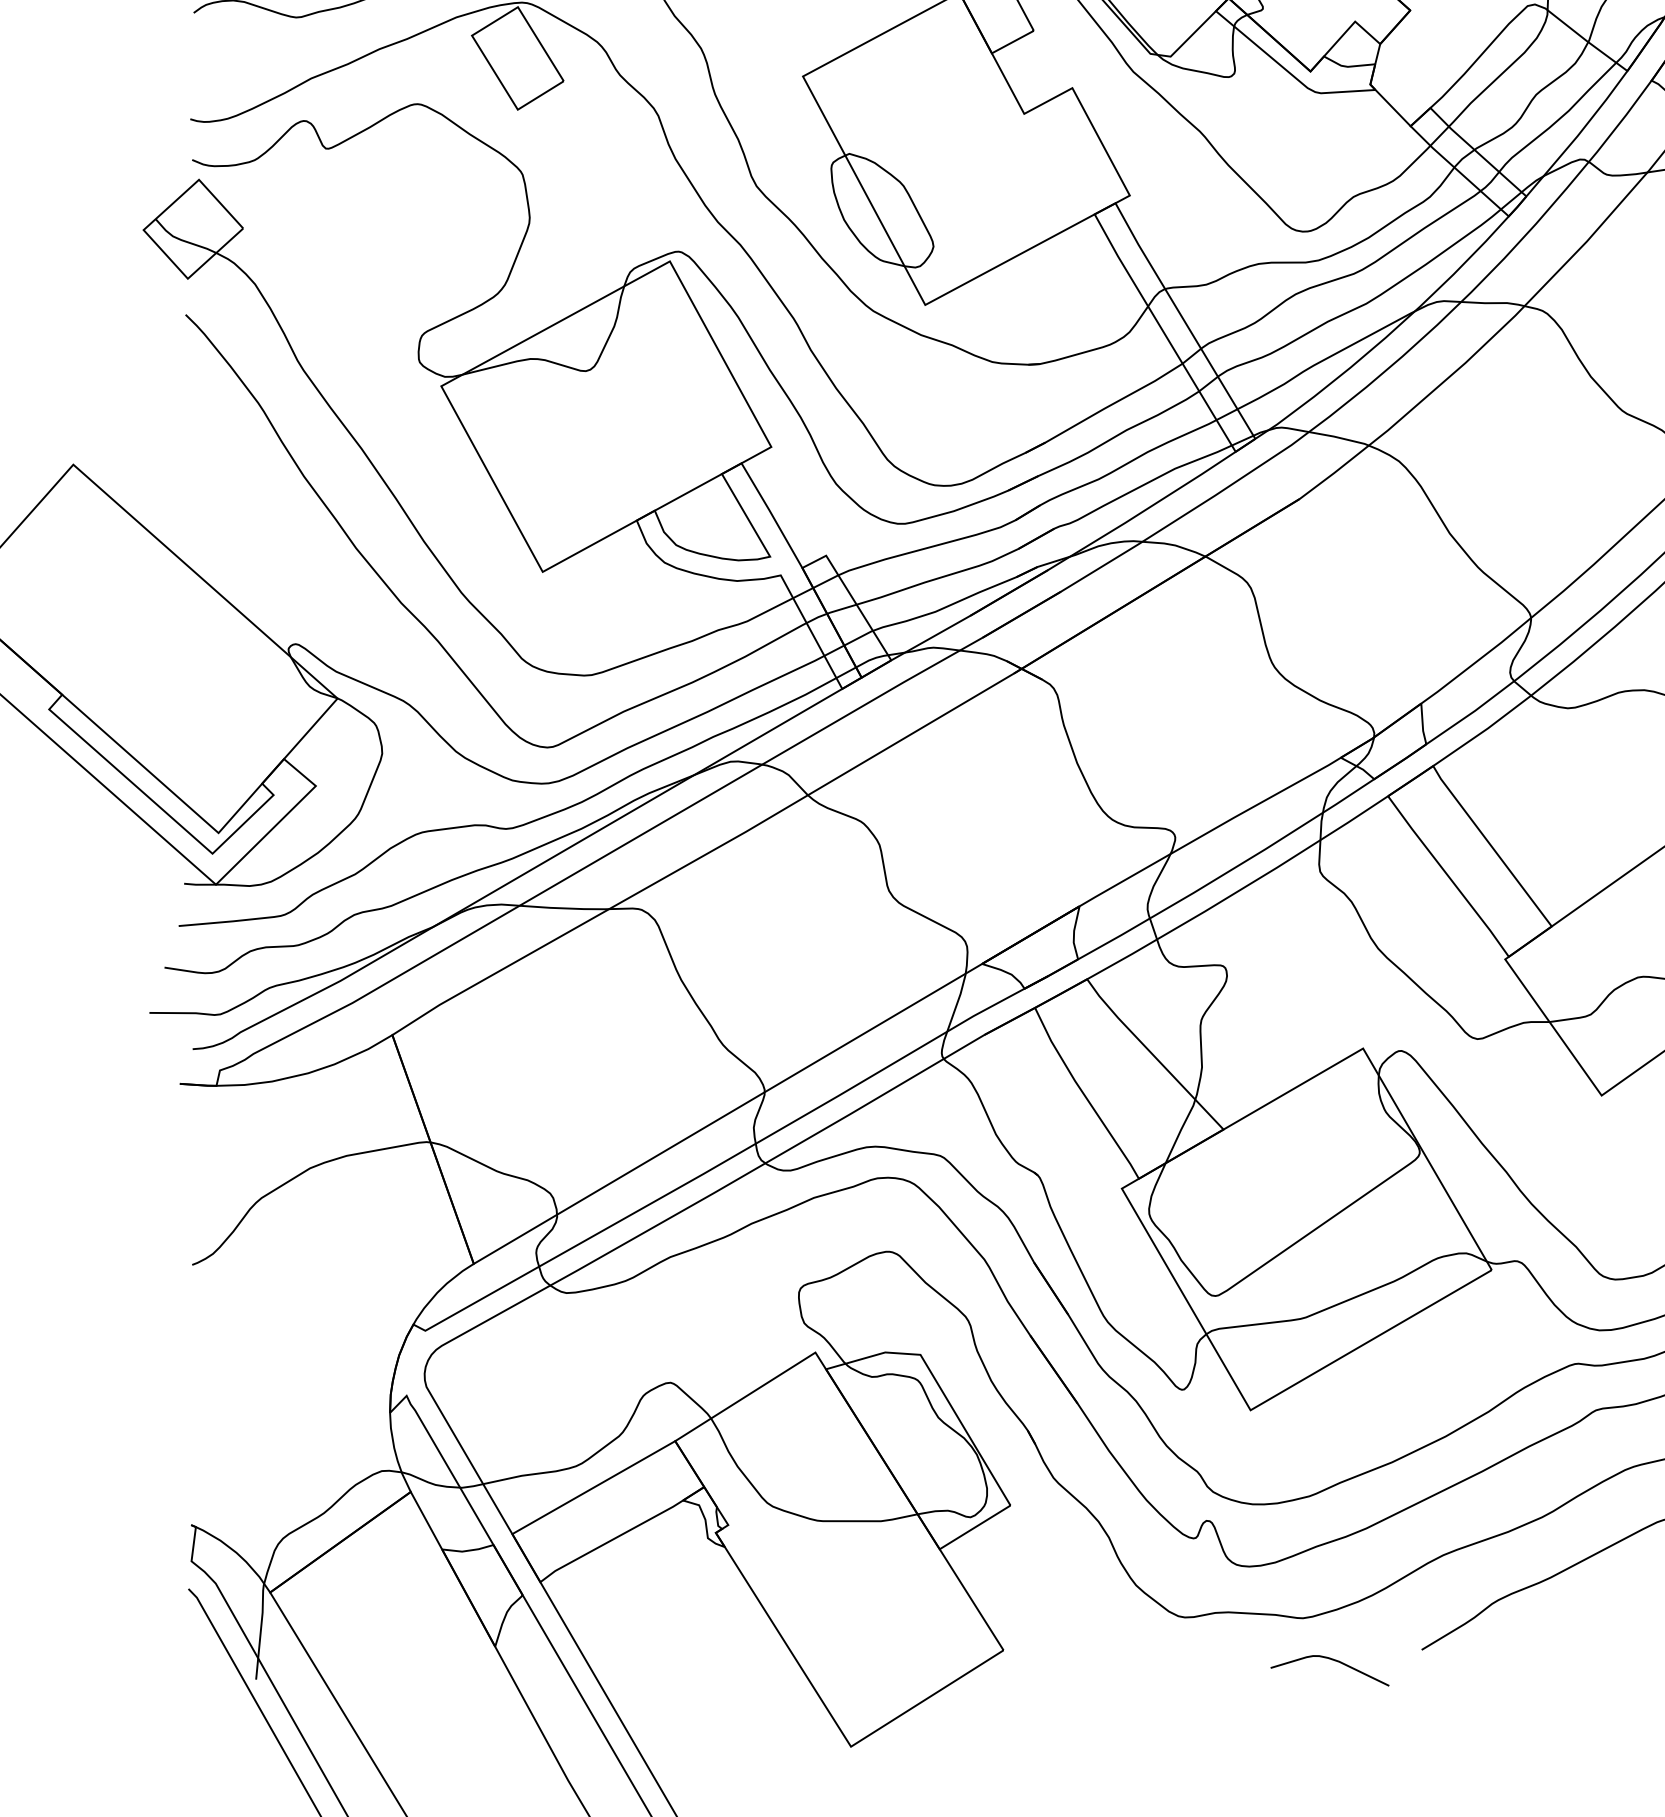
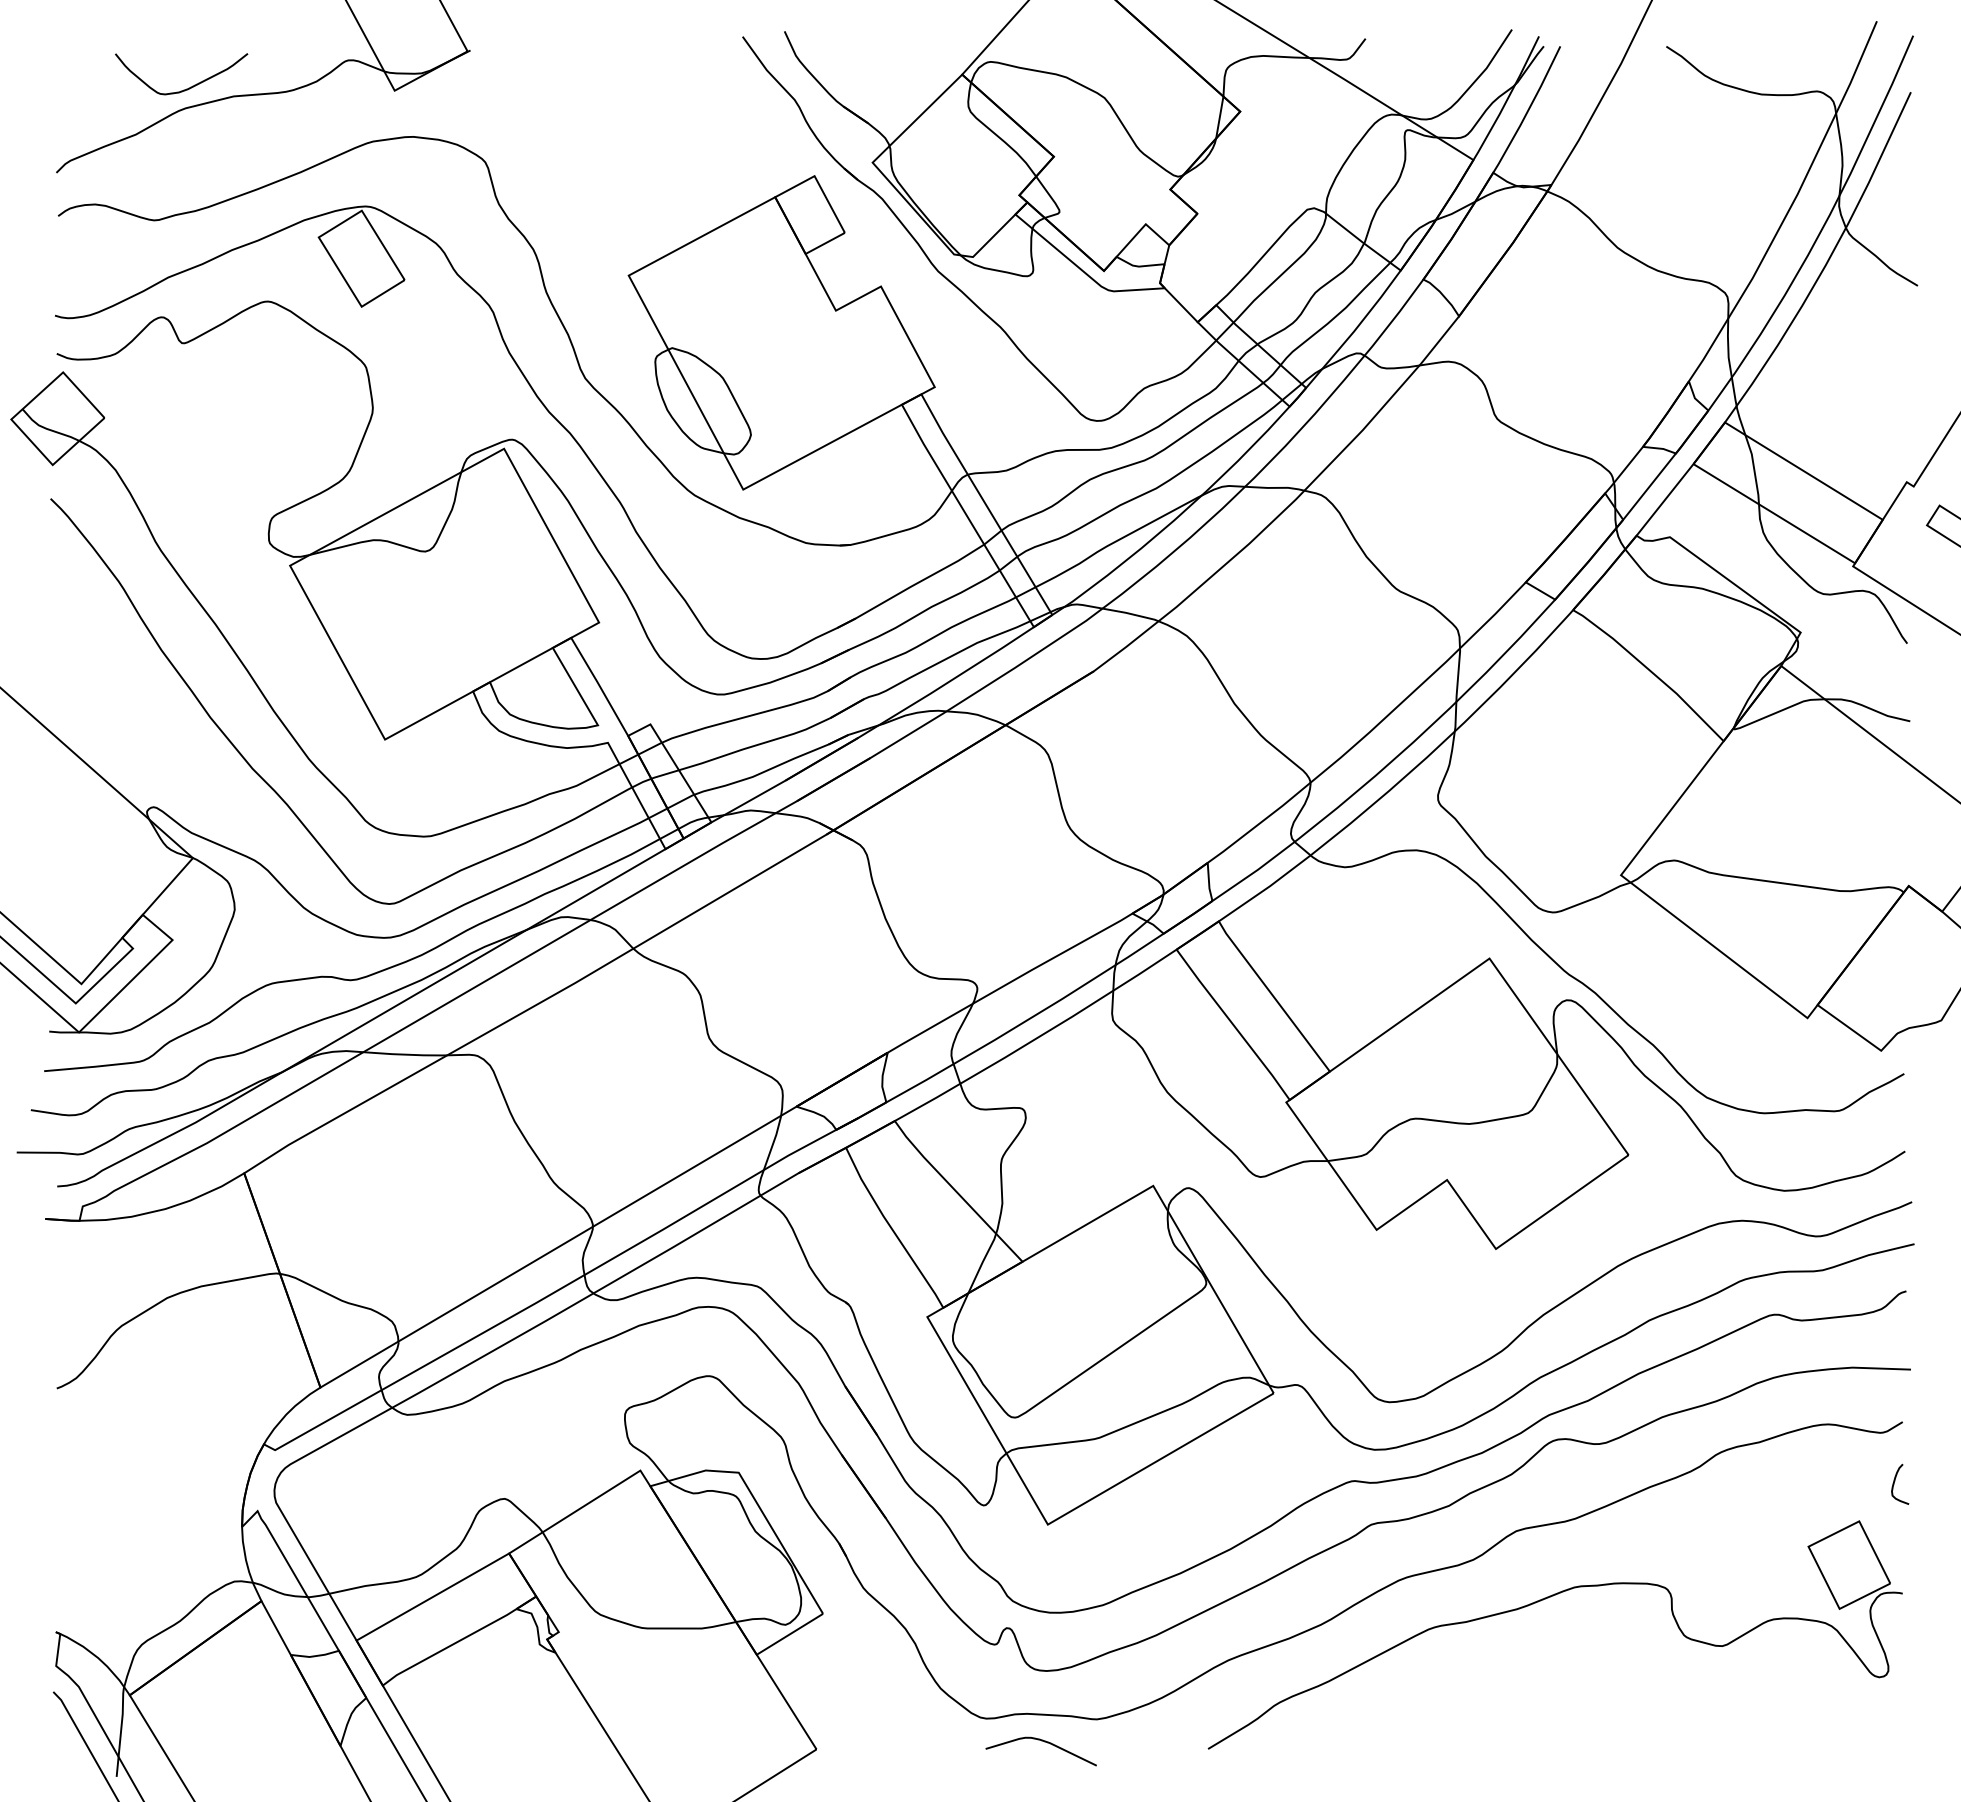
curve: (1333, 1661) -> (1044, 1742), moved

